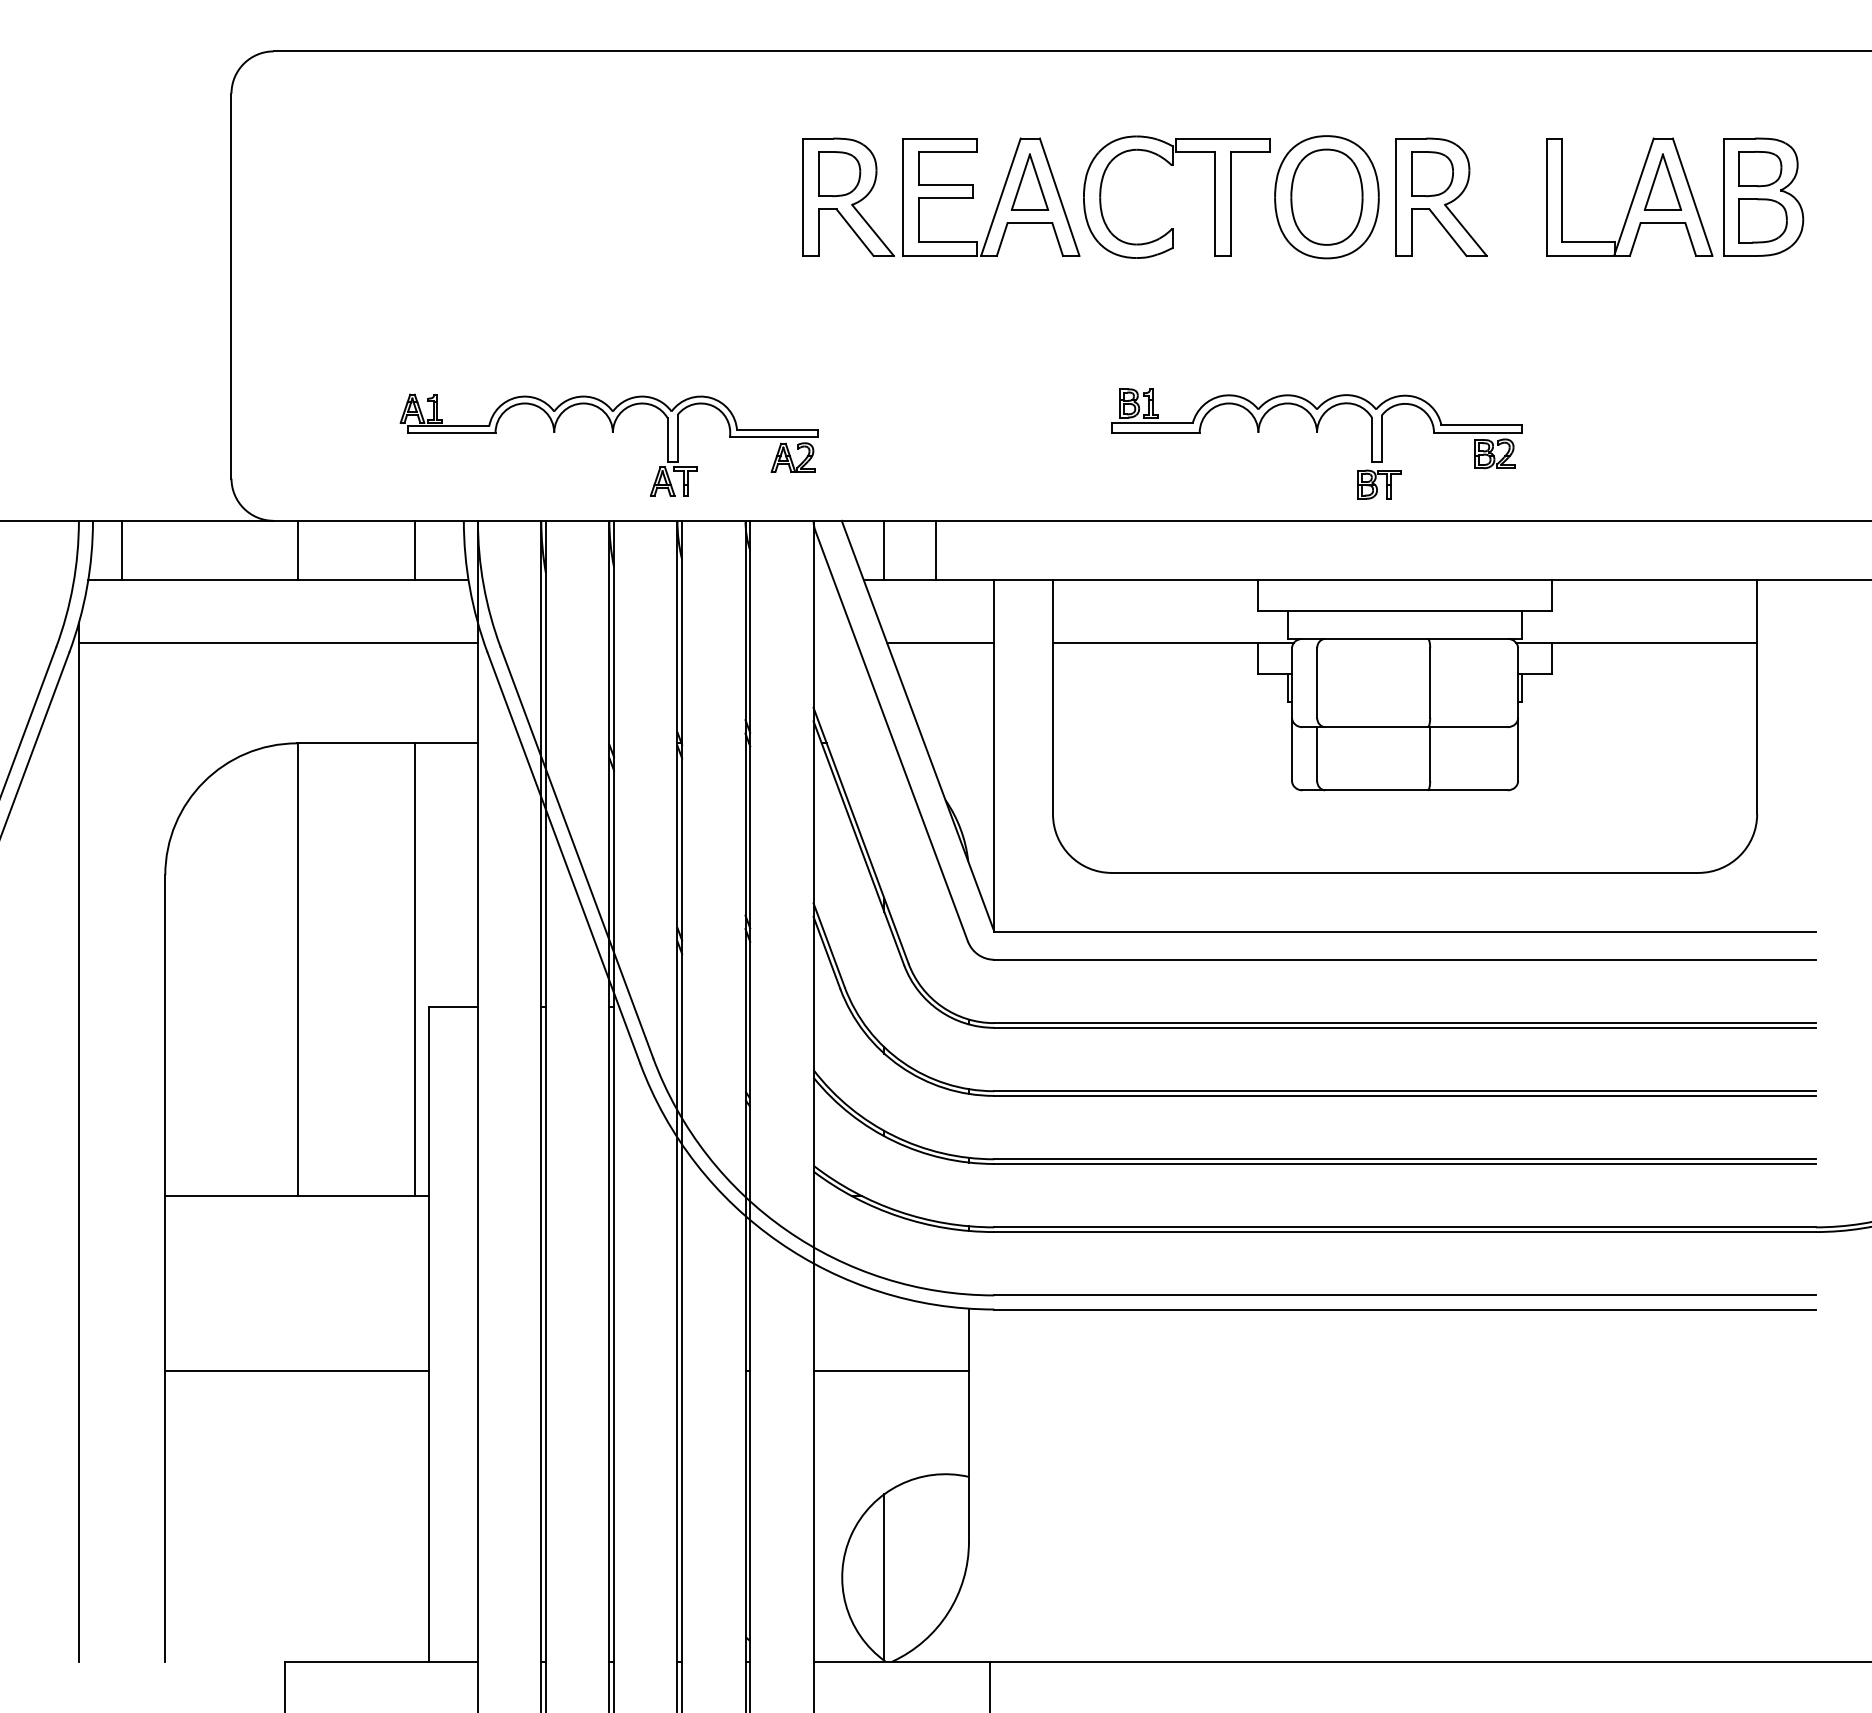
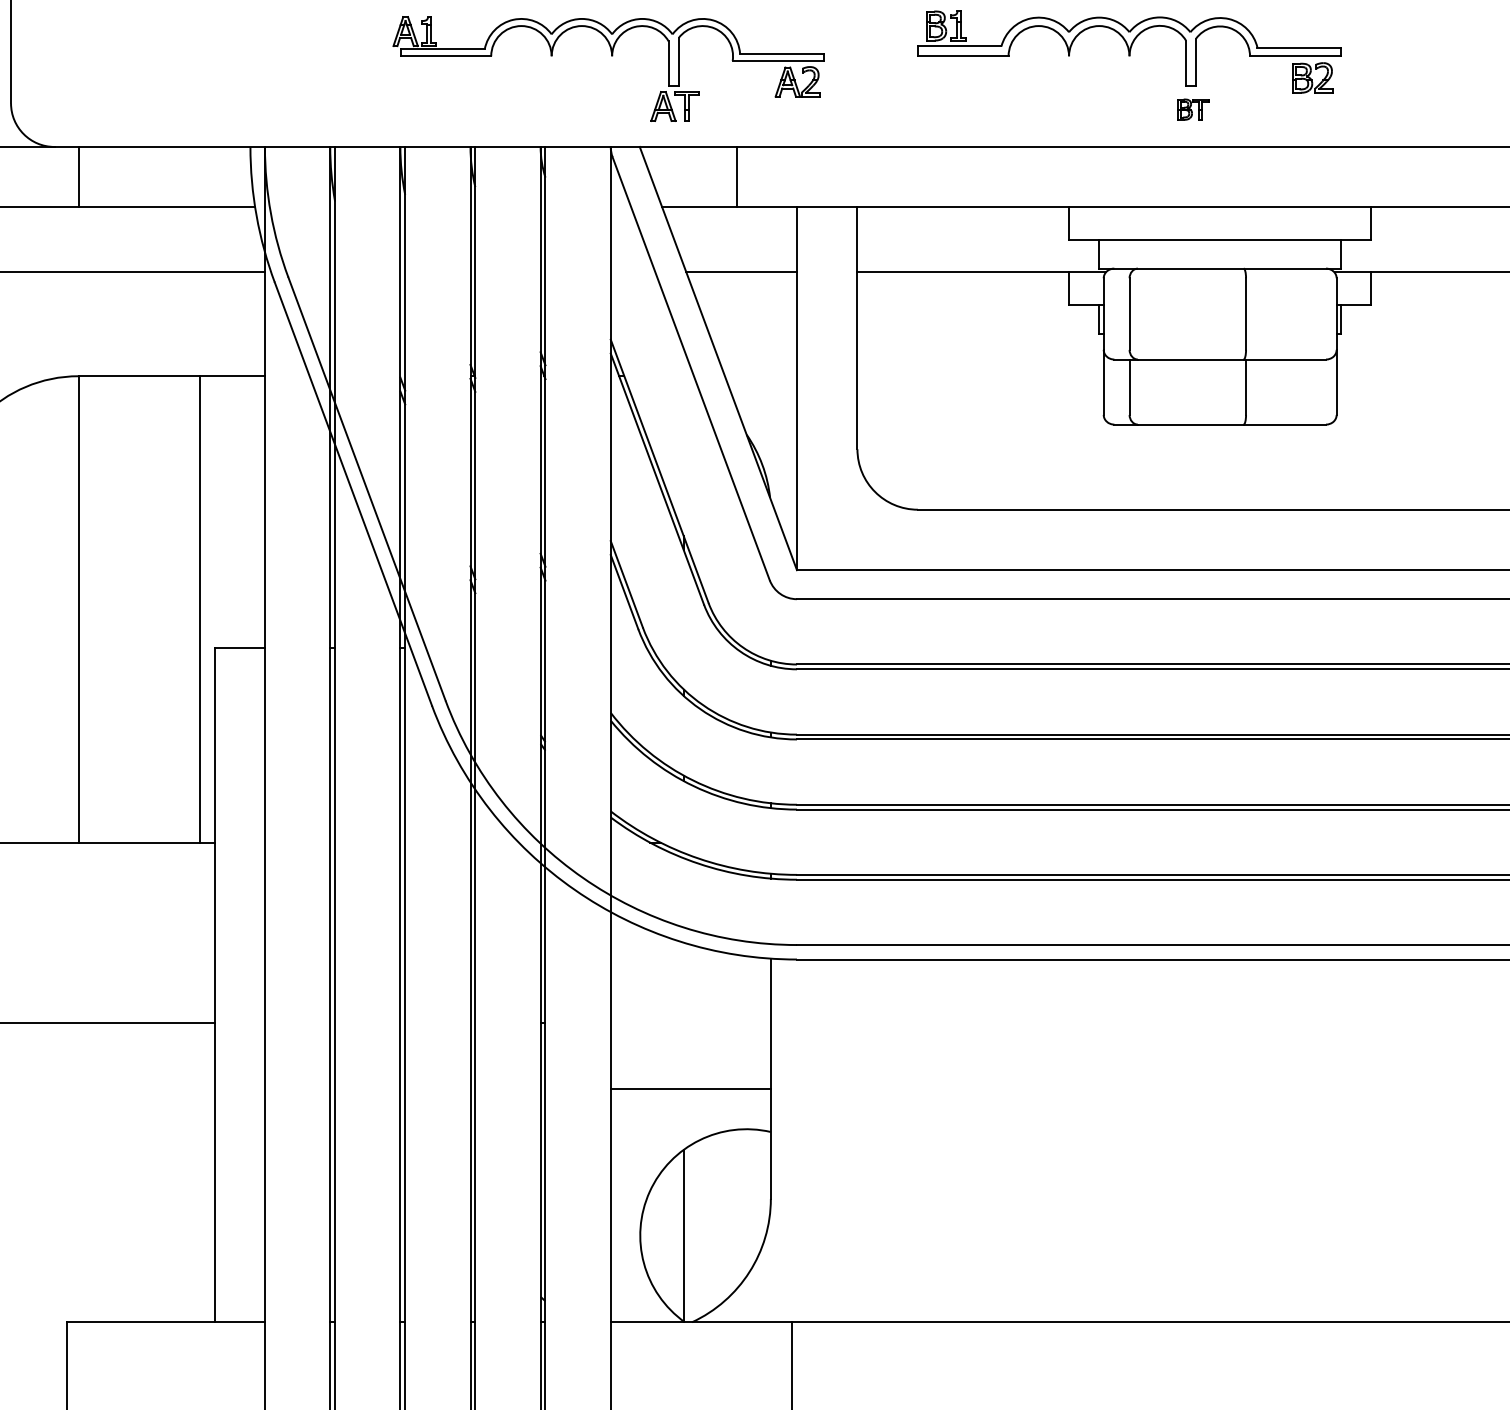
part: (612, 432) -> (611, 55), moved
part: (1379, 484) -> (1193, 109), size x0.7
line: (415, 549) -> (200, 176), removed
line: (884, 549) -> (683, 176), removed
line: (890, 1370) -> (690, 1088), moved

